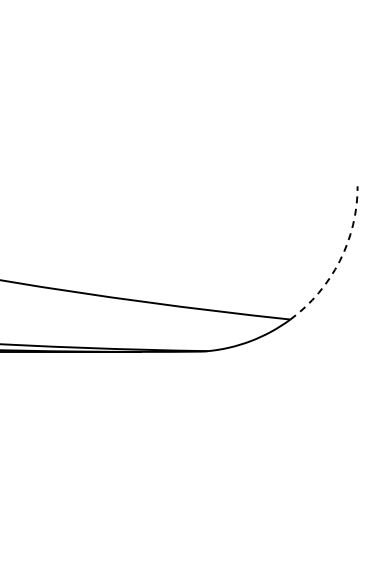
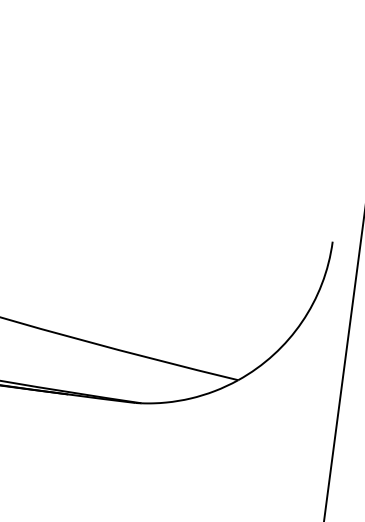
arc: (339, 260) -> (301, 321), dashed -> solid

